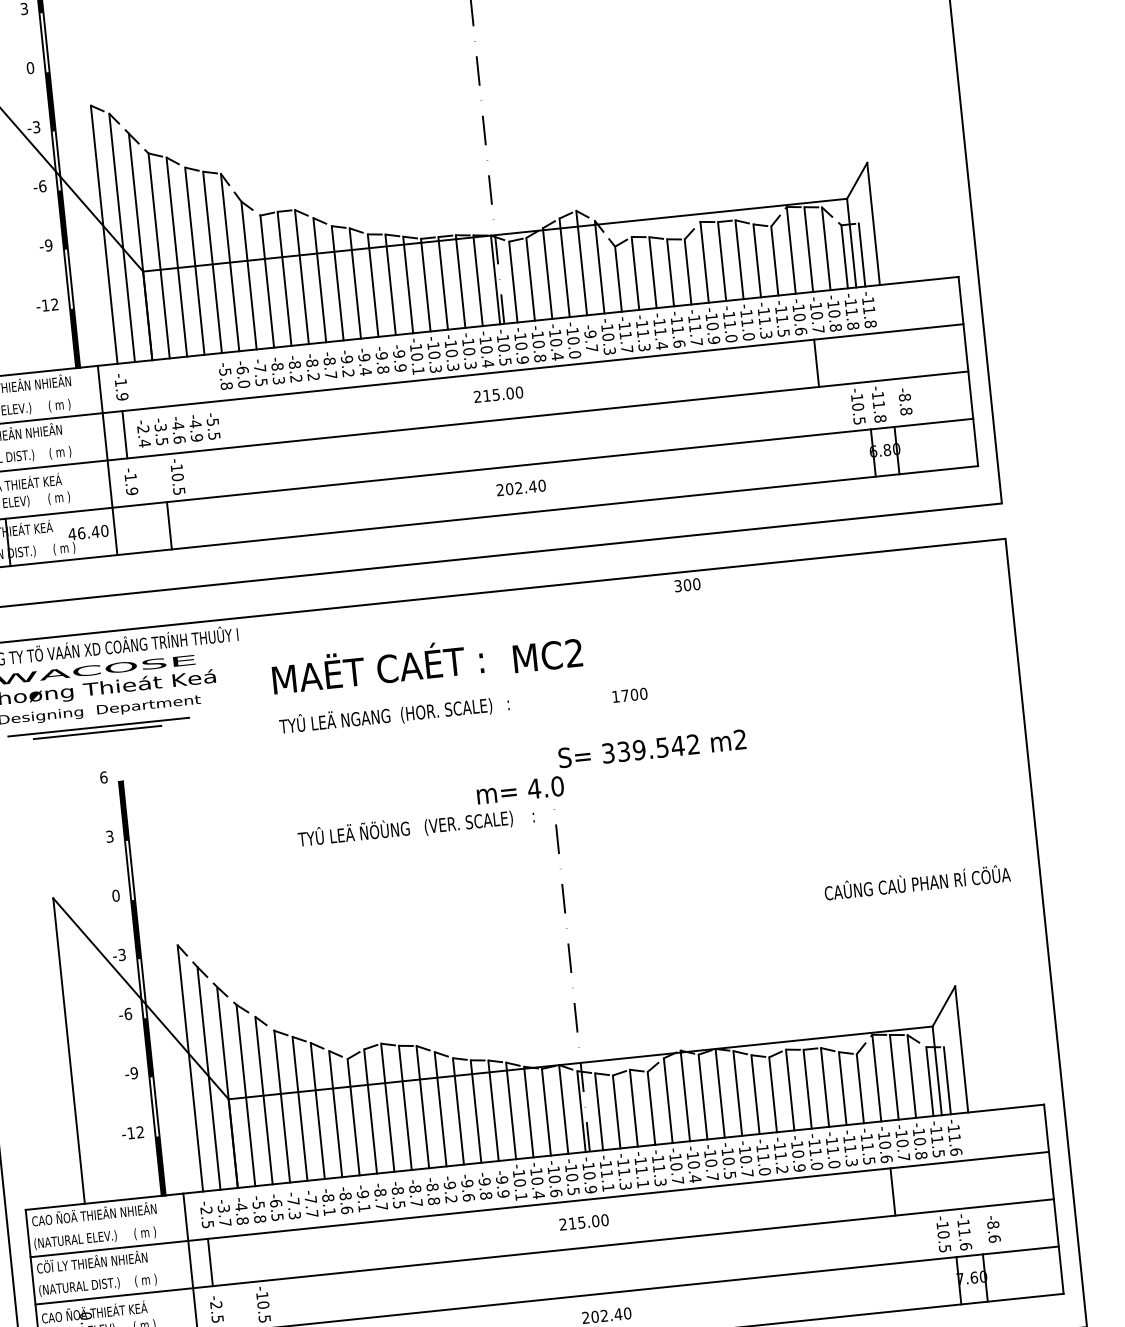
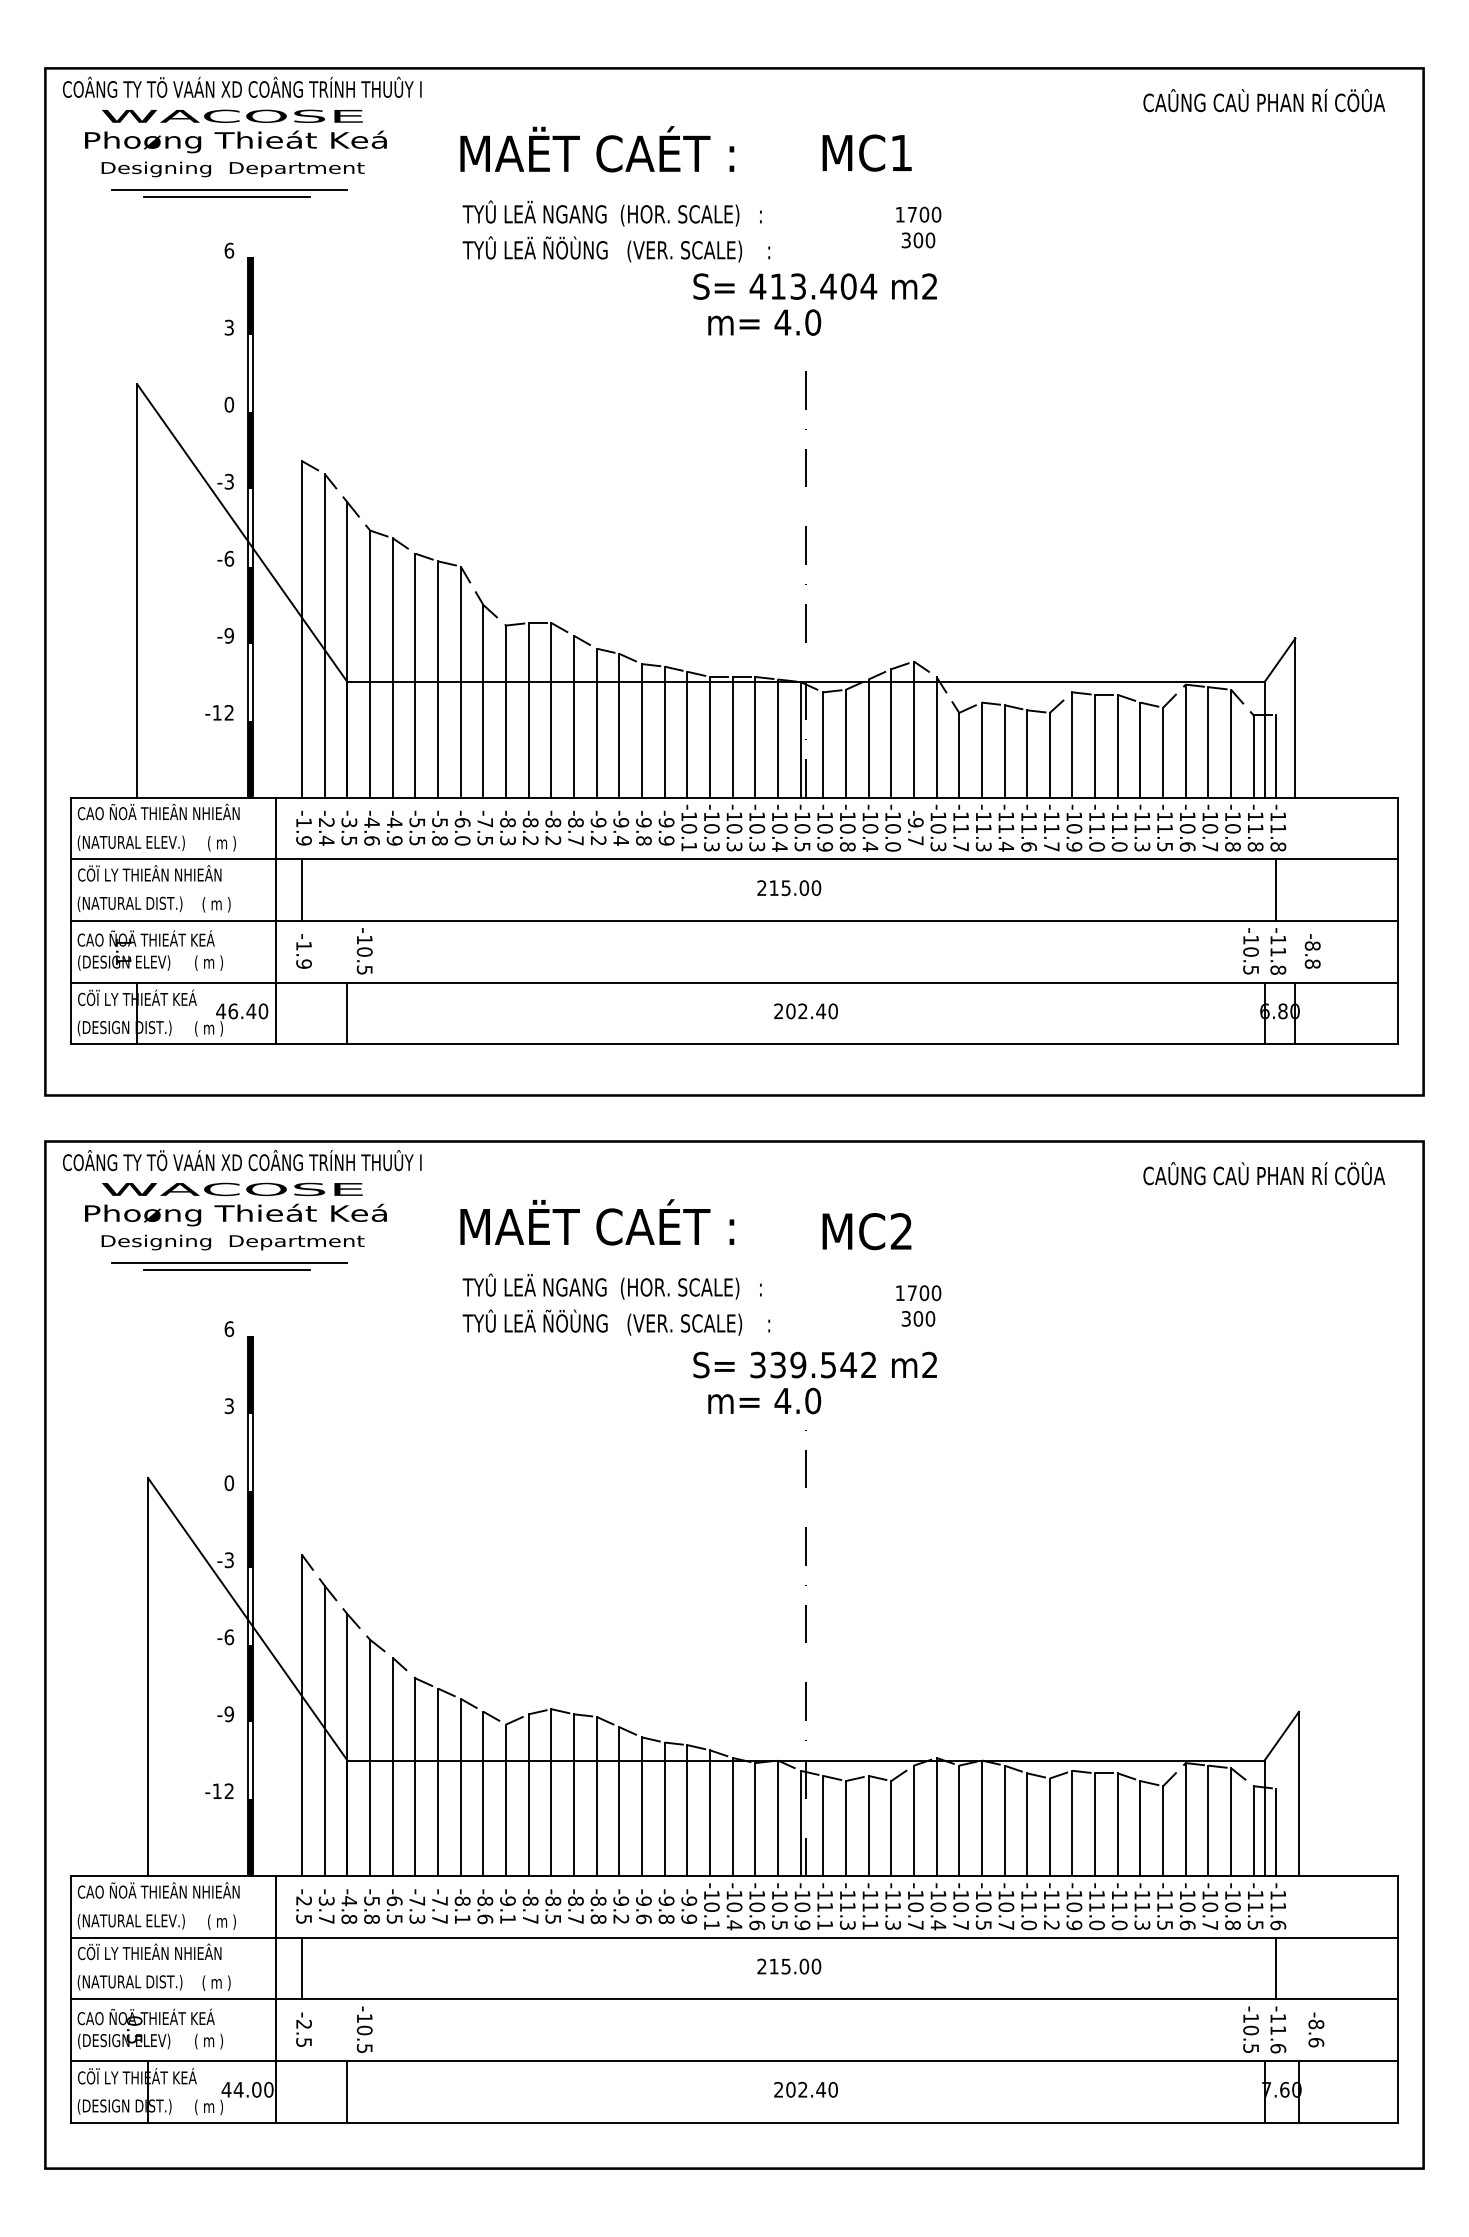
line: (816, 362) -> (1276, 889), moved
text: (178, 429) -> (371, 827), moved
text: (687, 584) -> (918, 1318), moved
text: (547, 655) -> (866, 1231), moved
text: (651, 748) -> (814, 1364), moved
text: (416, 826) -> (616, 1322), moved
text: (917, 882) -> (1264, 1173), moved
line: (893, 1191) -> (1276, 1968), moved

